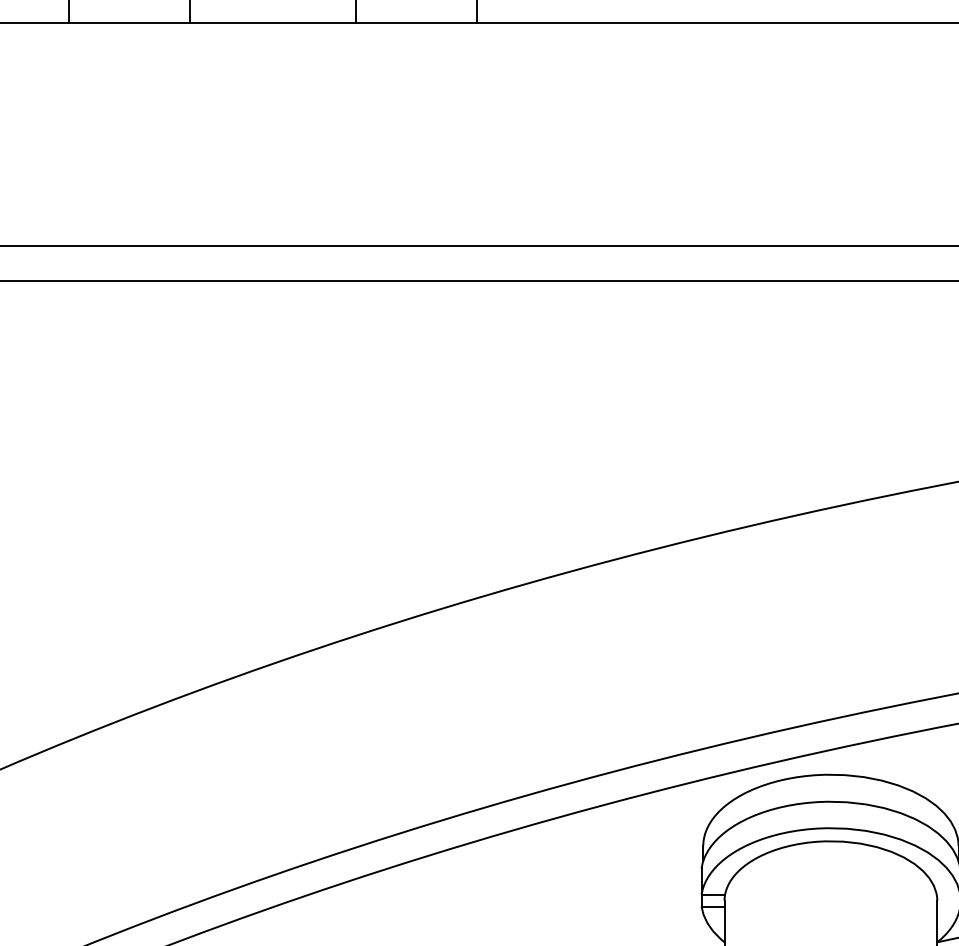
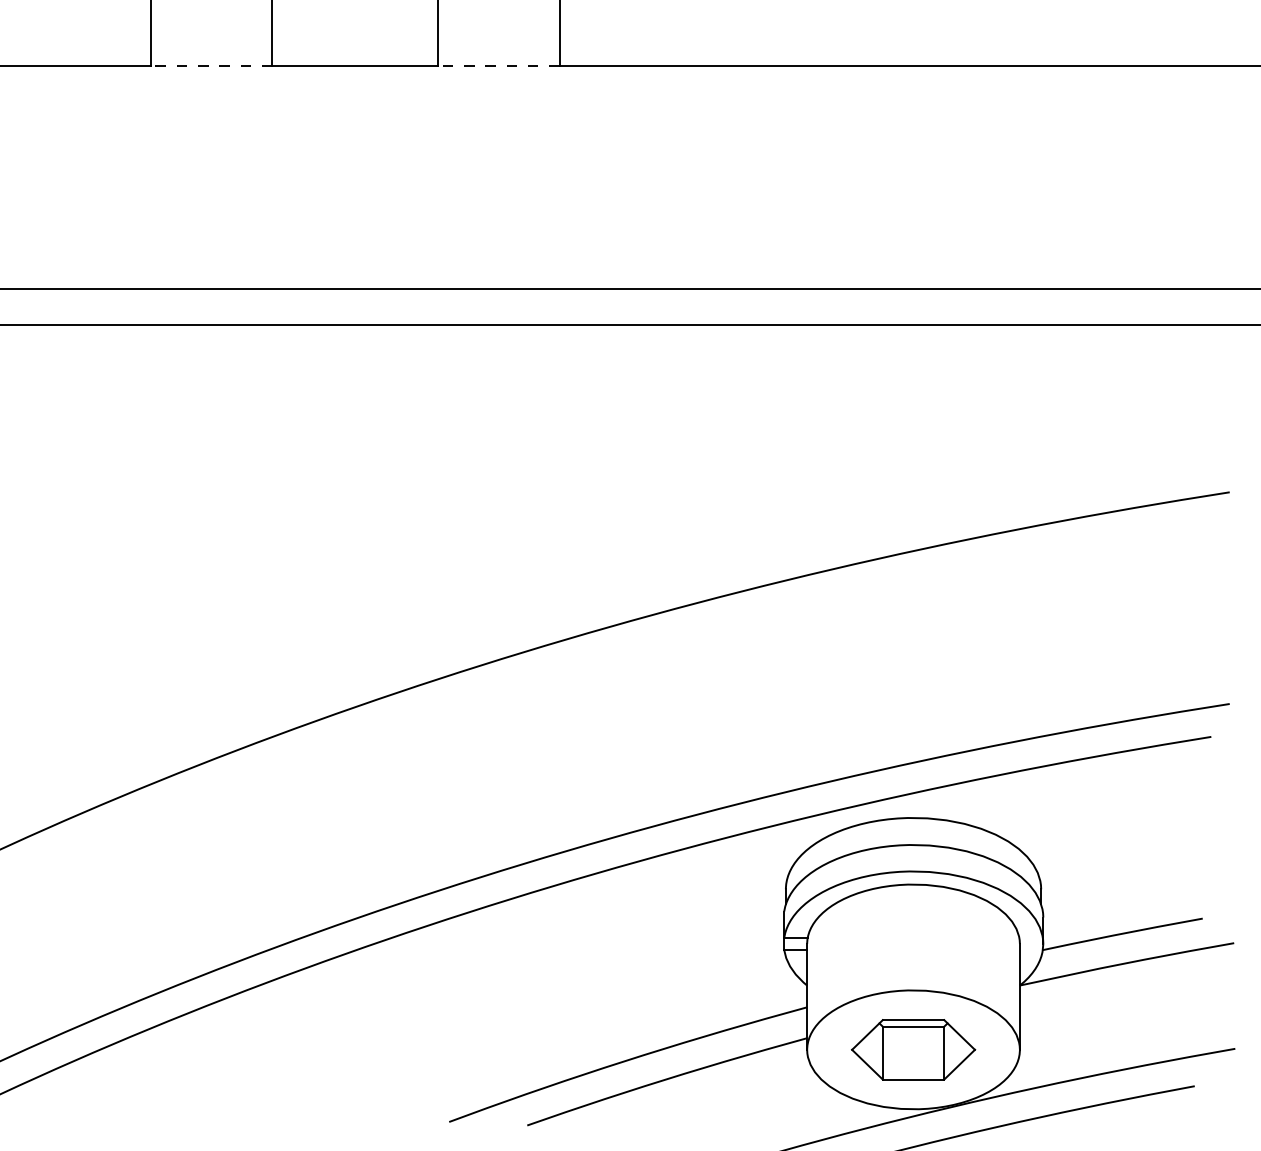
line: (128, 22) -> (211, 65), solid -> dashed
line: (416, 22) -> (499, 65), solid -> dashed

